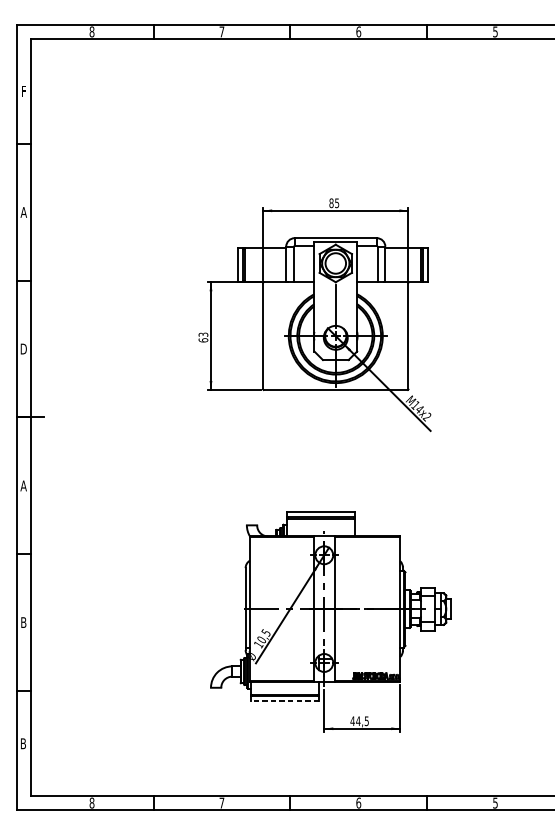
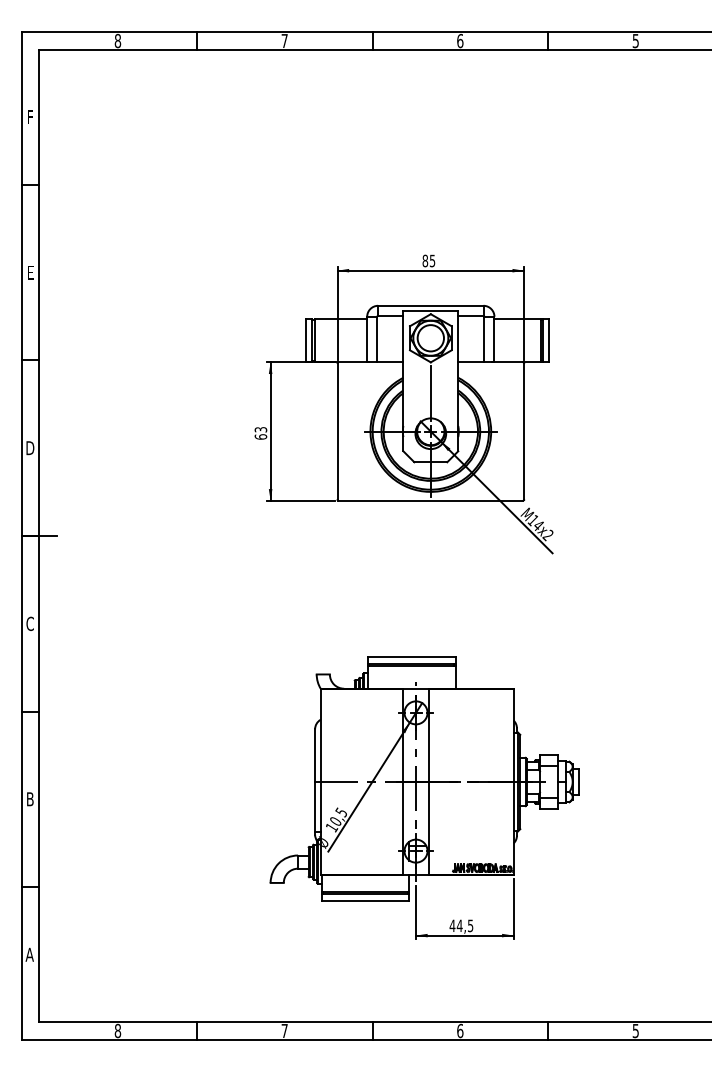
text: (23, 212) -> (30, 272), A -> E
text: (23, 485) -> (30, 623), A -> C
line: (284, 701) -> (365, 900), dashed -> solid
text: (23, 743) -> (29, 954), B -> A

